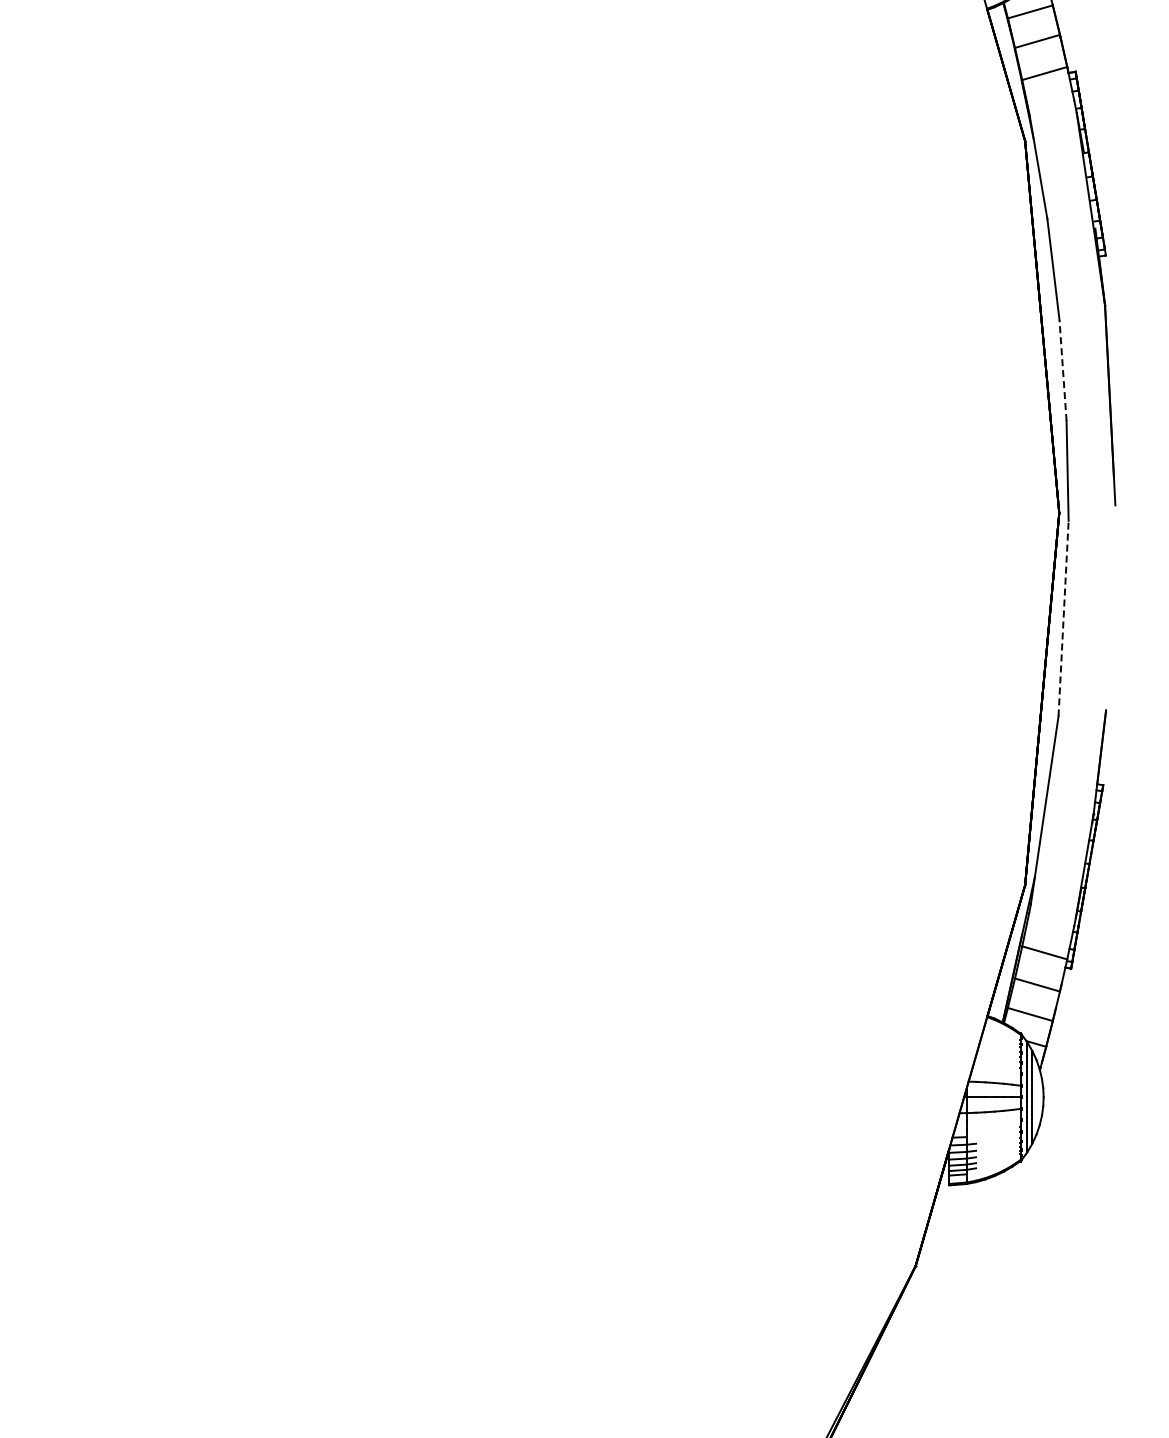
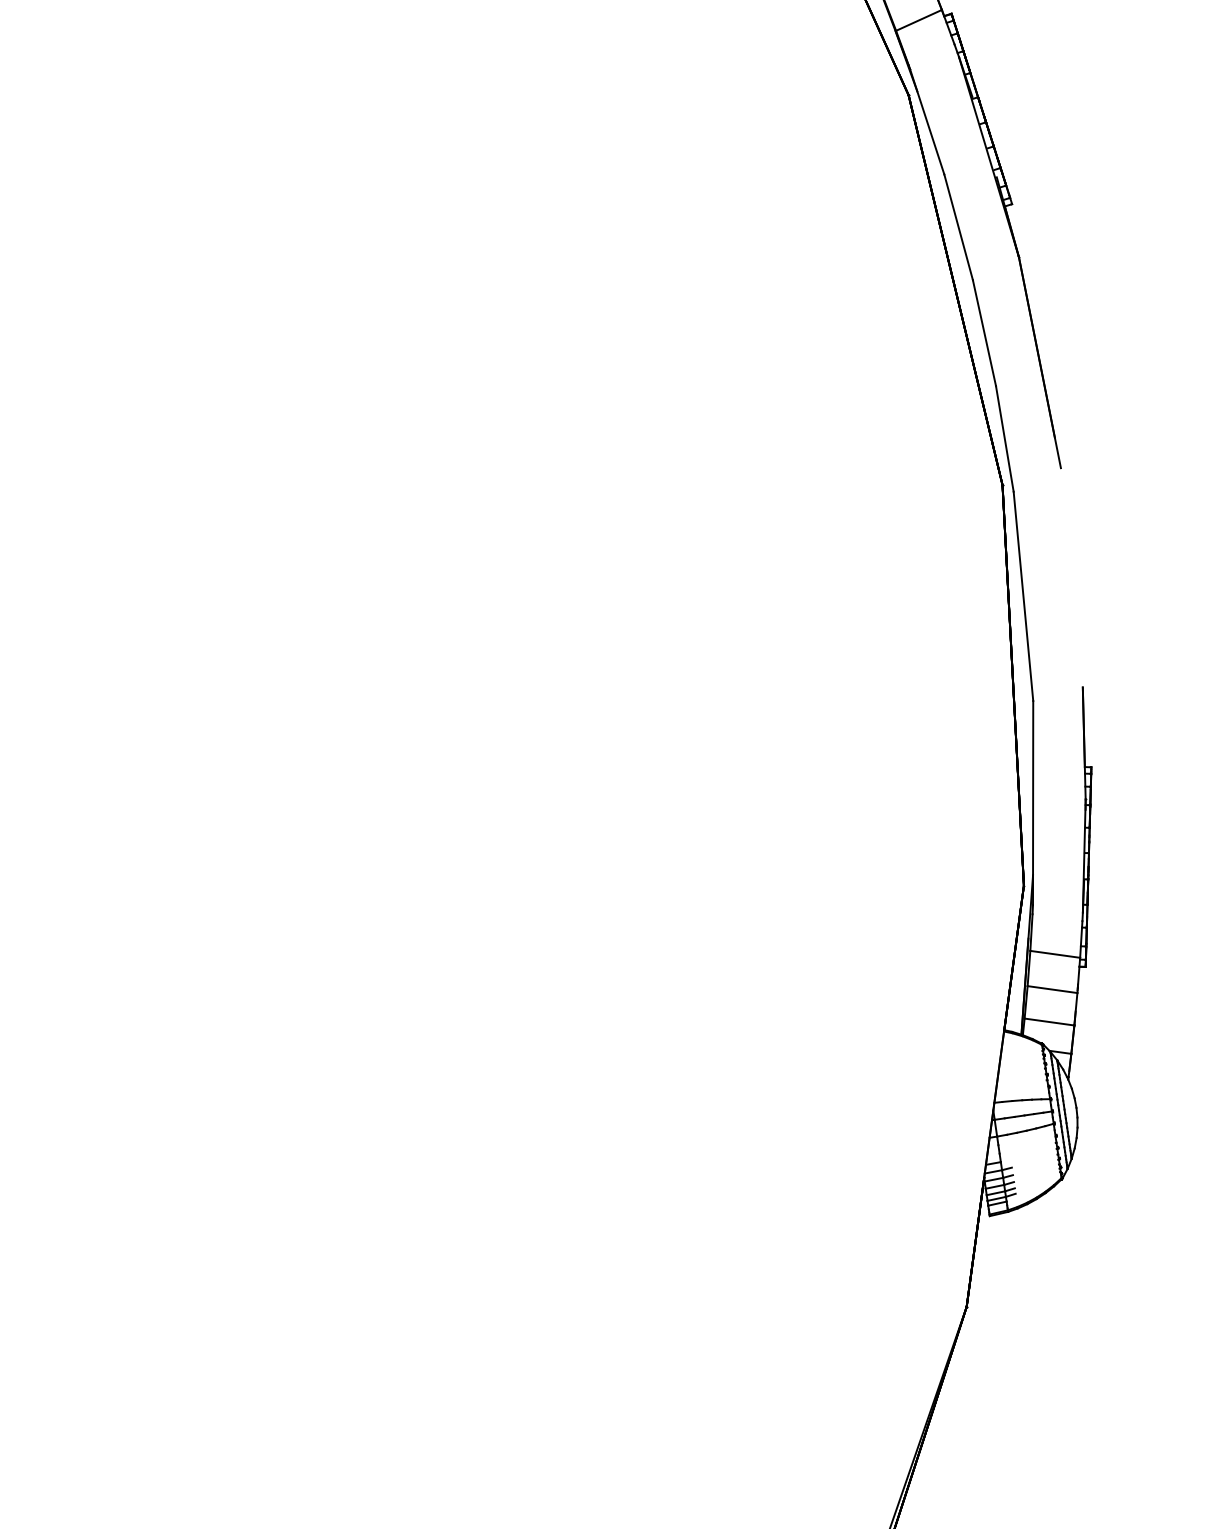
line: (1063, 370) -> (984, 332), dashed -> solid
line: (1063, 618) -> (1023, 596), dashed -> solid

